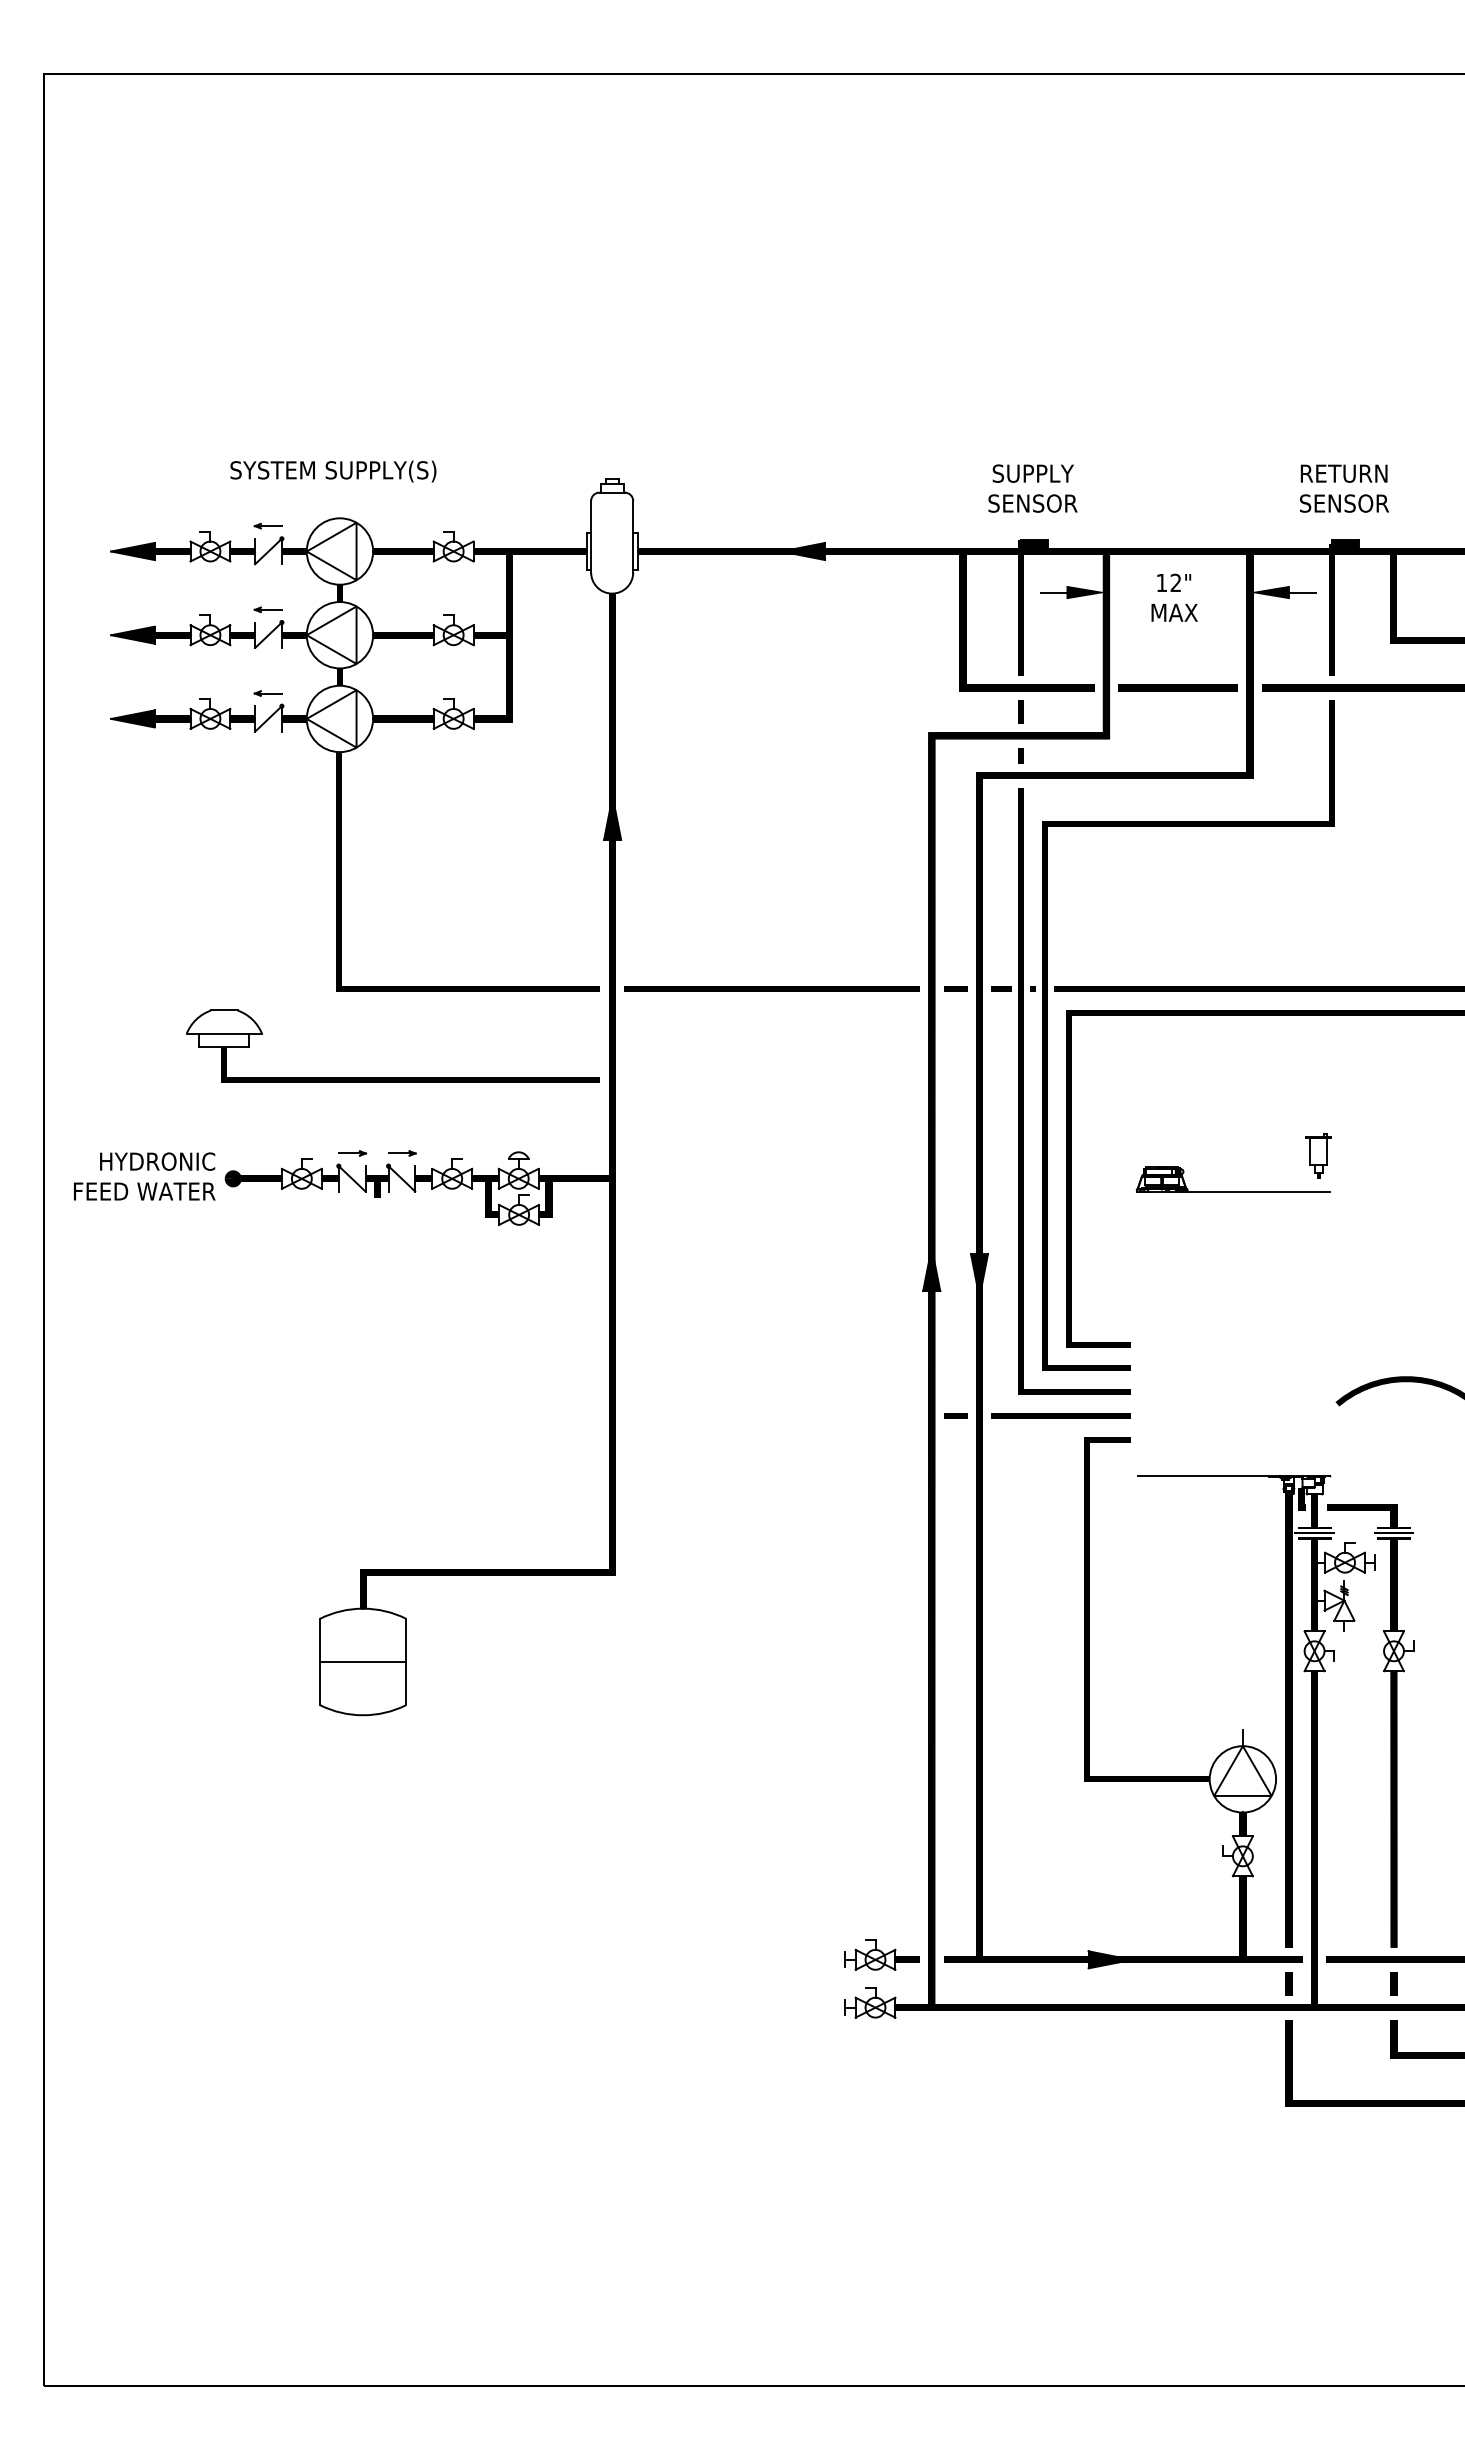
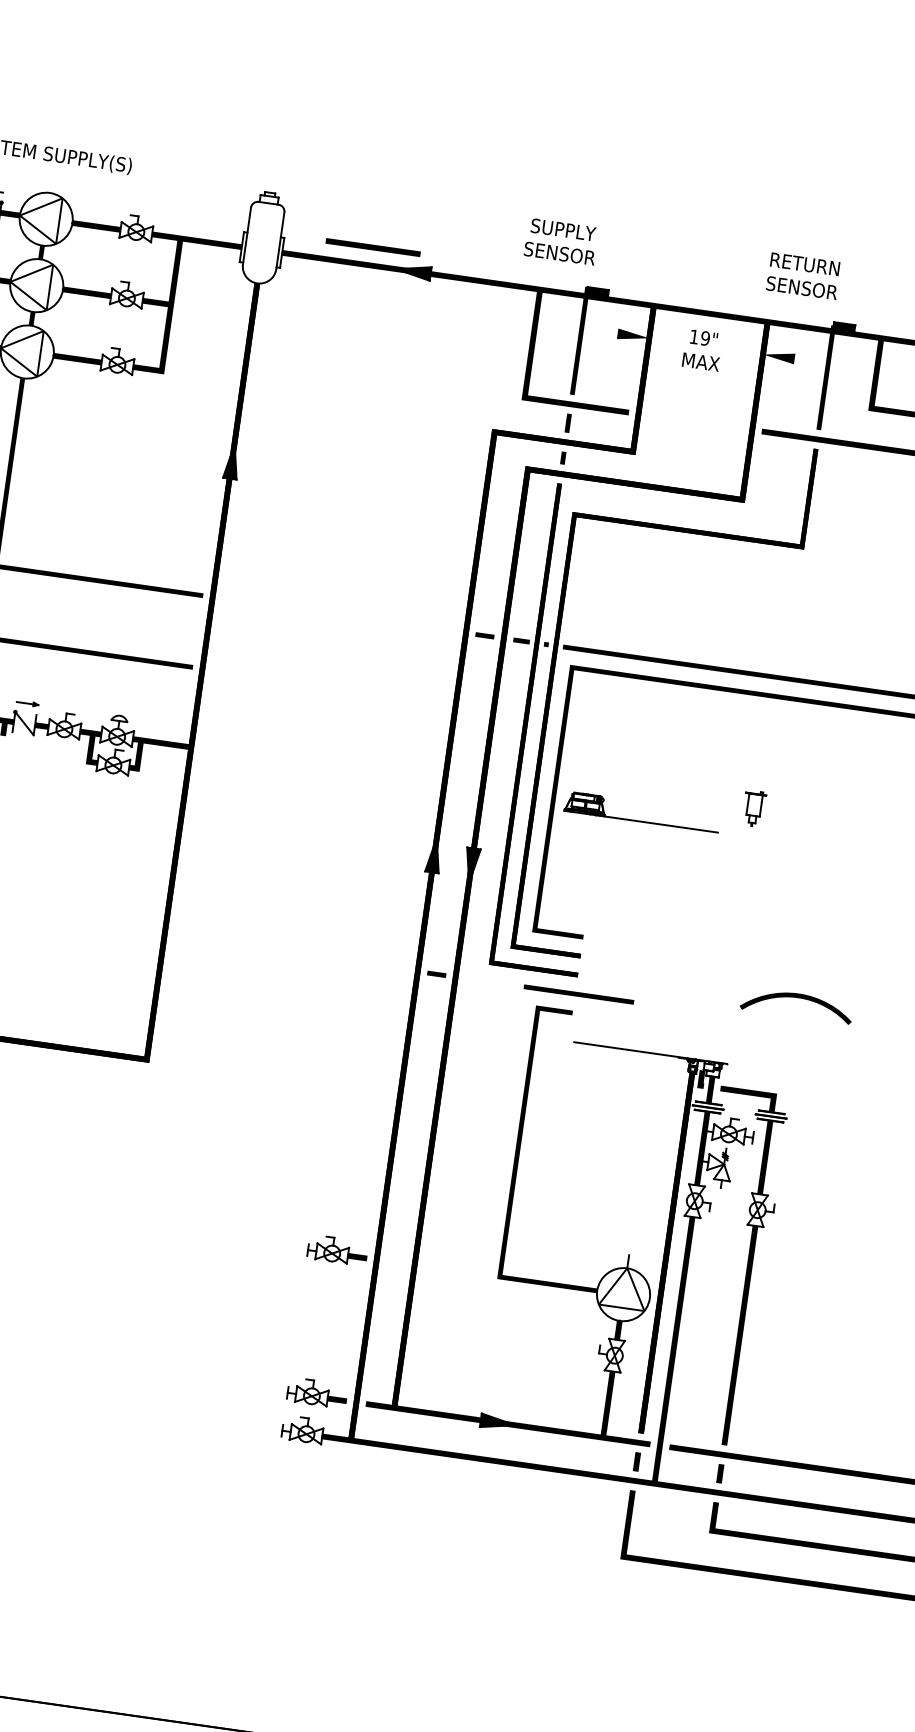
text: (1032, 488) -> (561, 241), moved
text: (1344, 488) -> (803, 276), moved
text: (1175, 582) -> (705, 338), 12" -> 19"
line: (1053, 592) -> (607, 332), removed
line: (1302, 592) -> (804, 360), removed
line: (1177, 687) -> (372, 247), moved
line: (771, 988) -> (339, 614), removed
part: (1232, 1191) -> (640, 821), moved
line: (1060, 1415) -> (578, 993), moved
part: (881, 1774) -> (337, 1250), added

